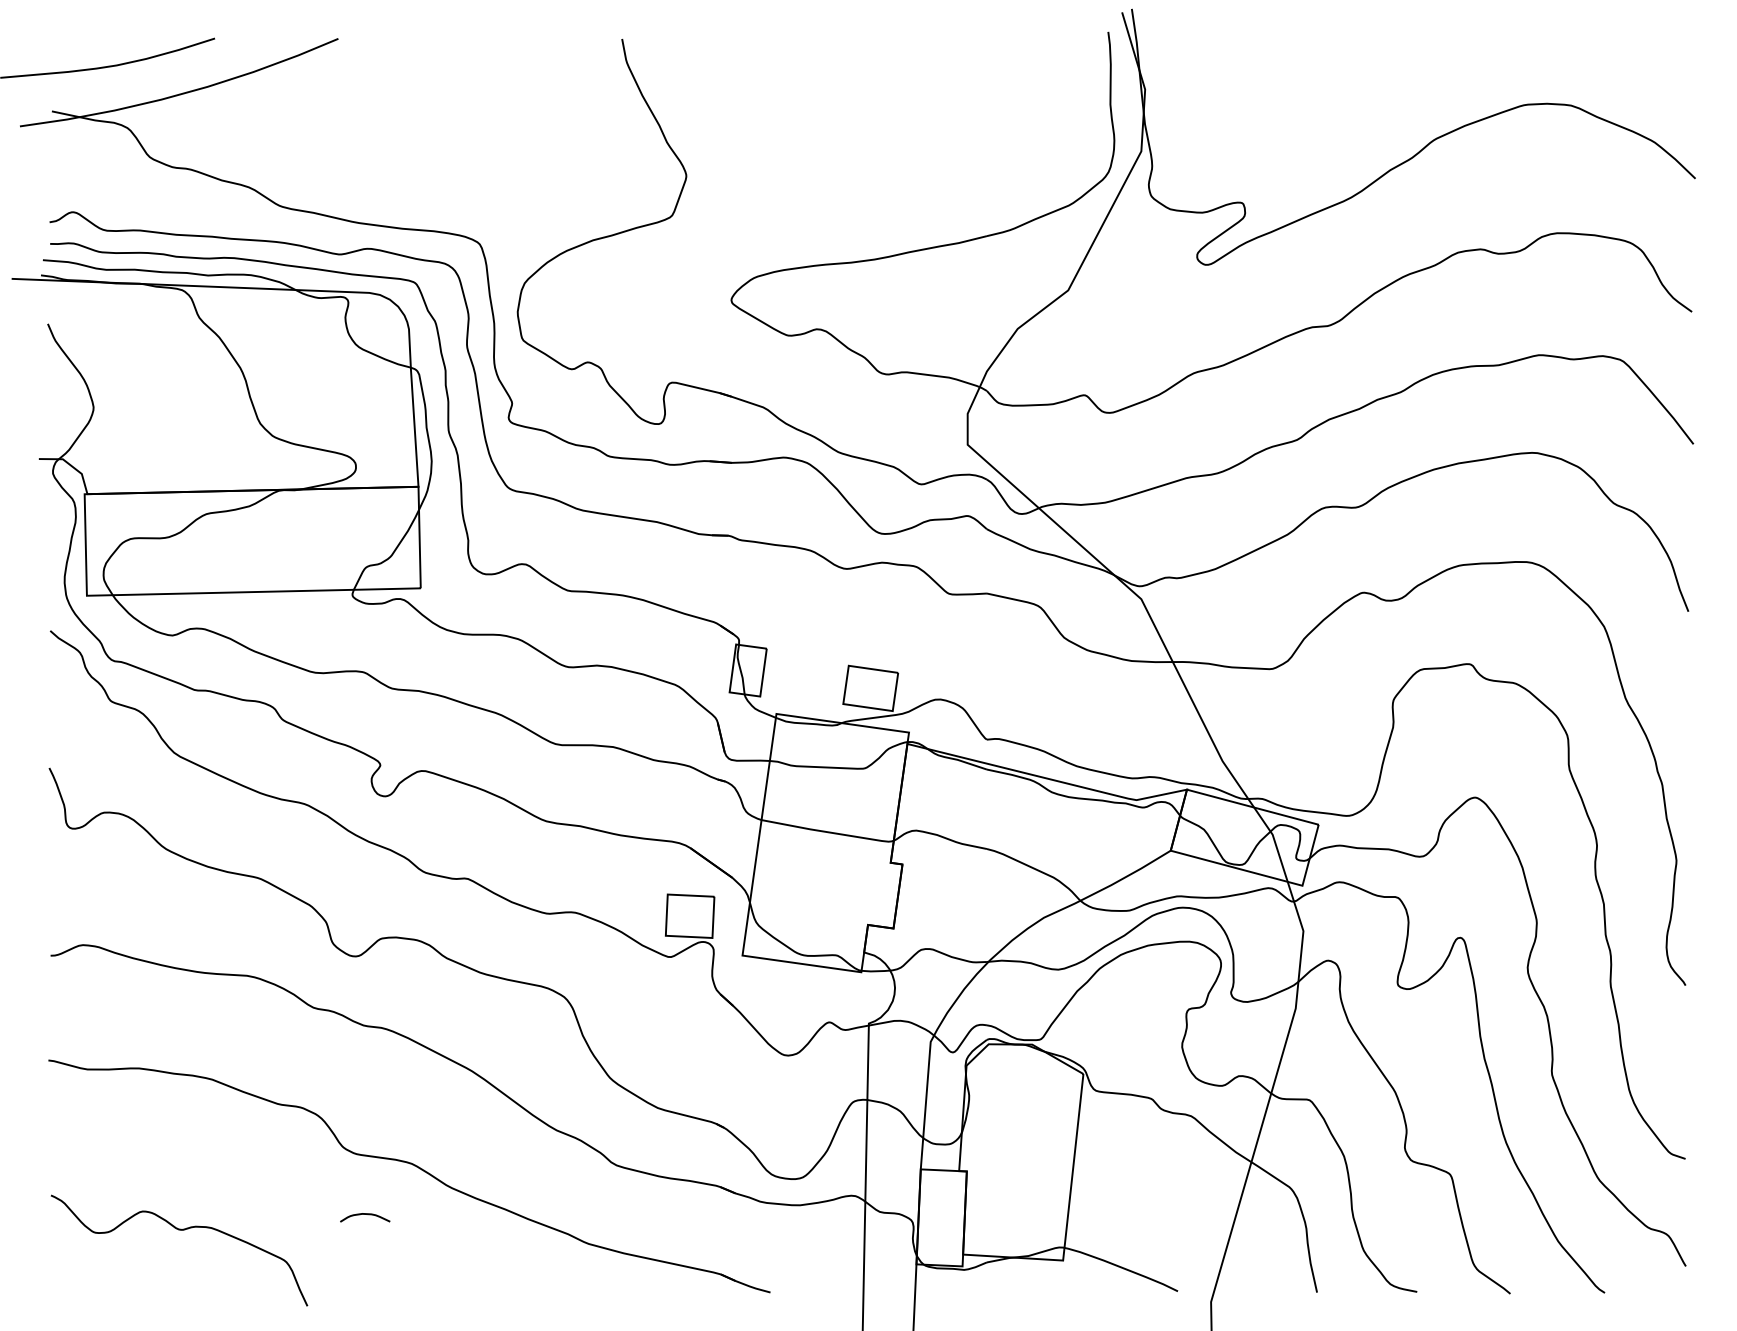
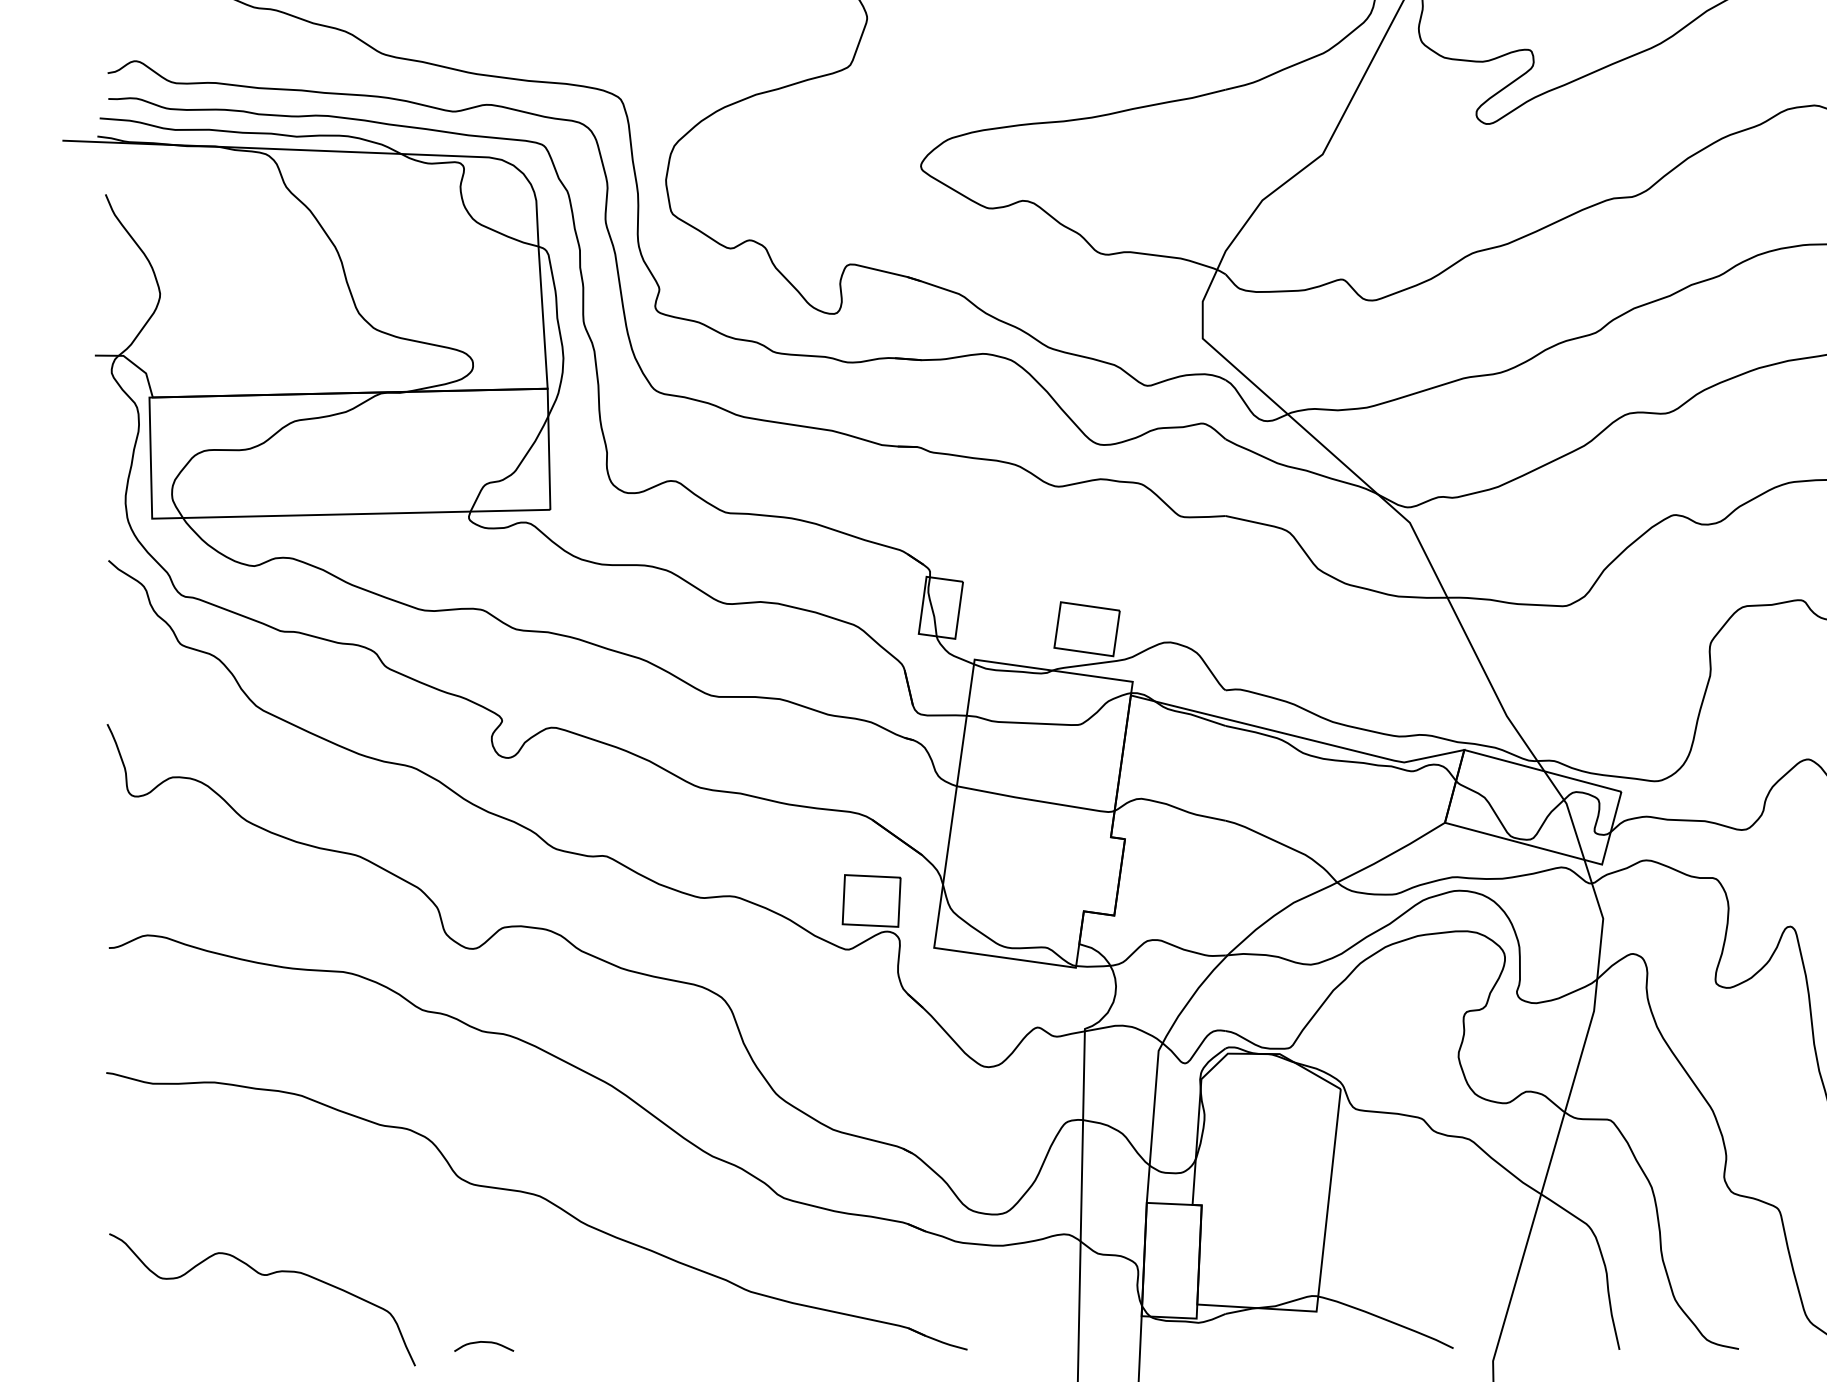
curve: (365, 1214) -> (484, 1342), moved

